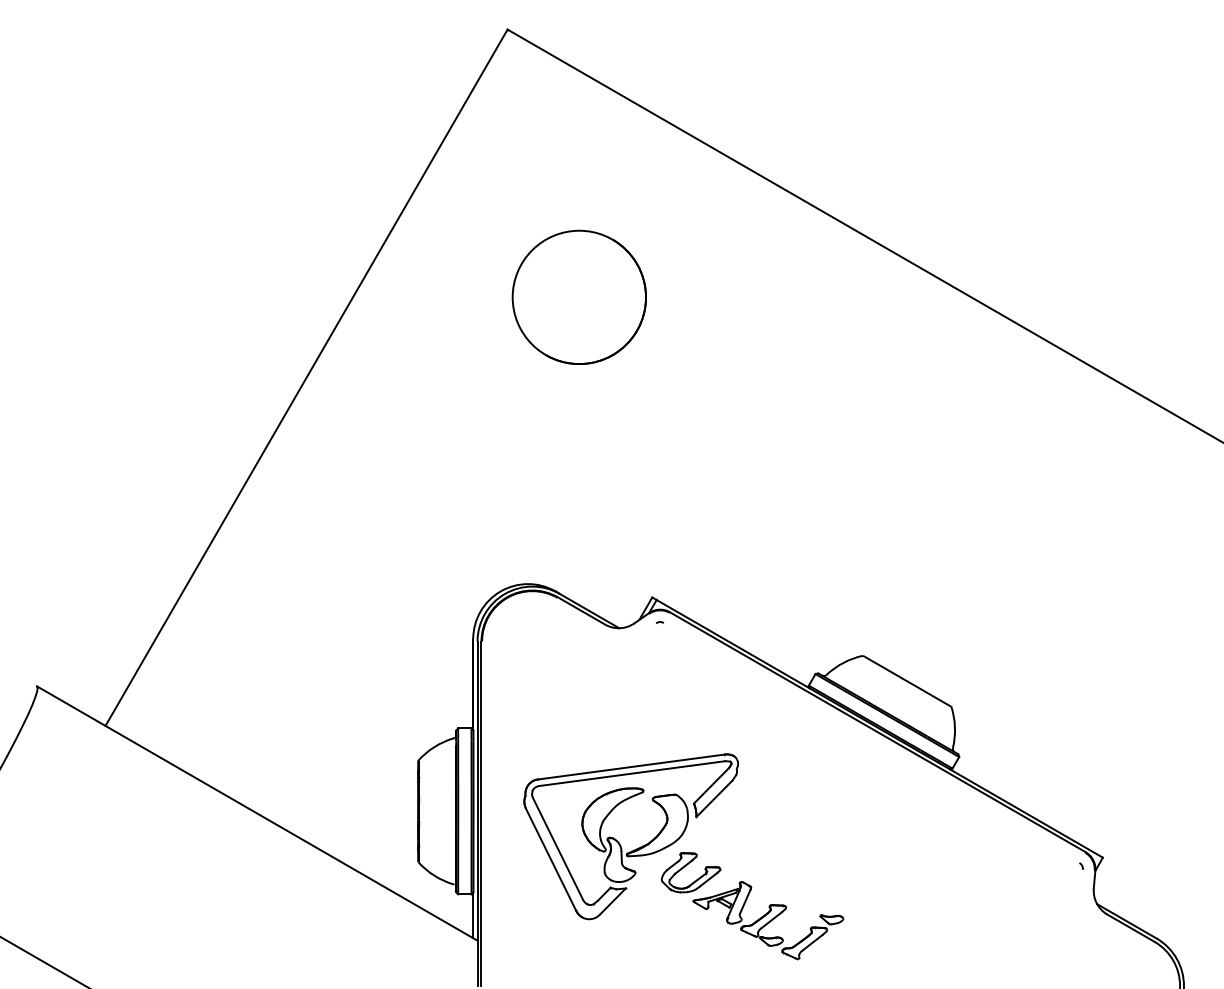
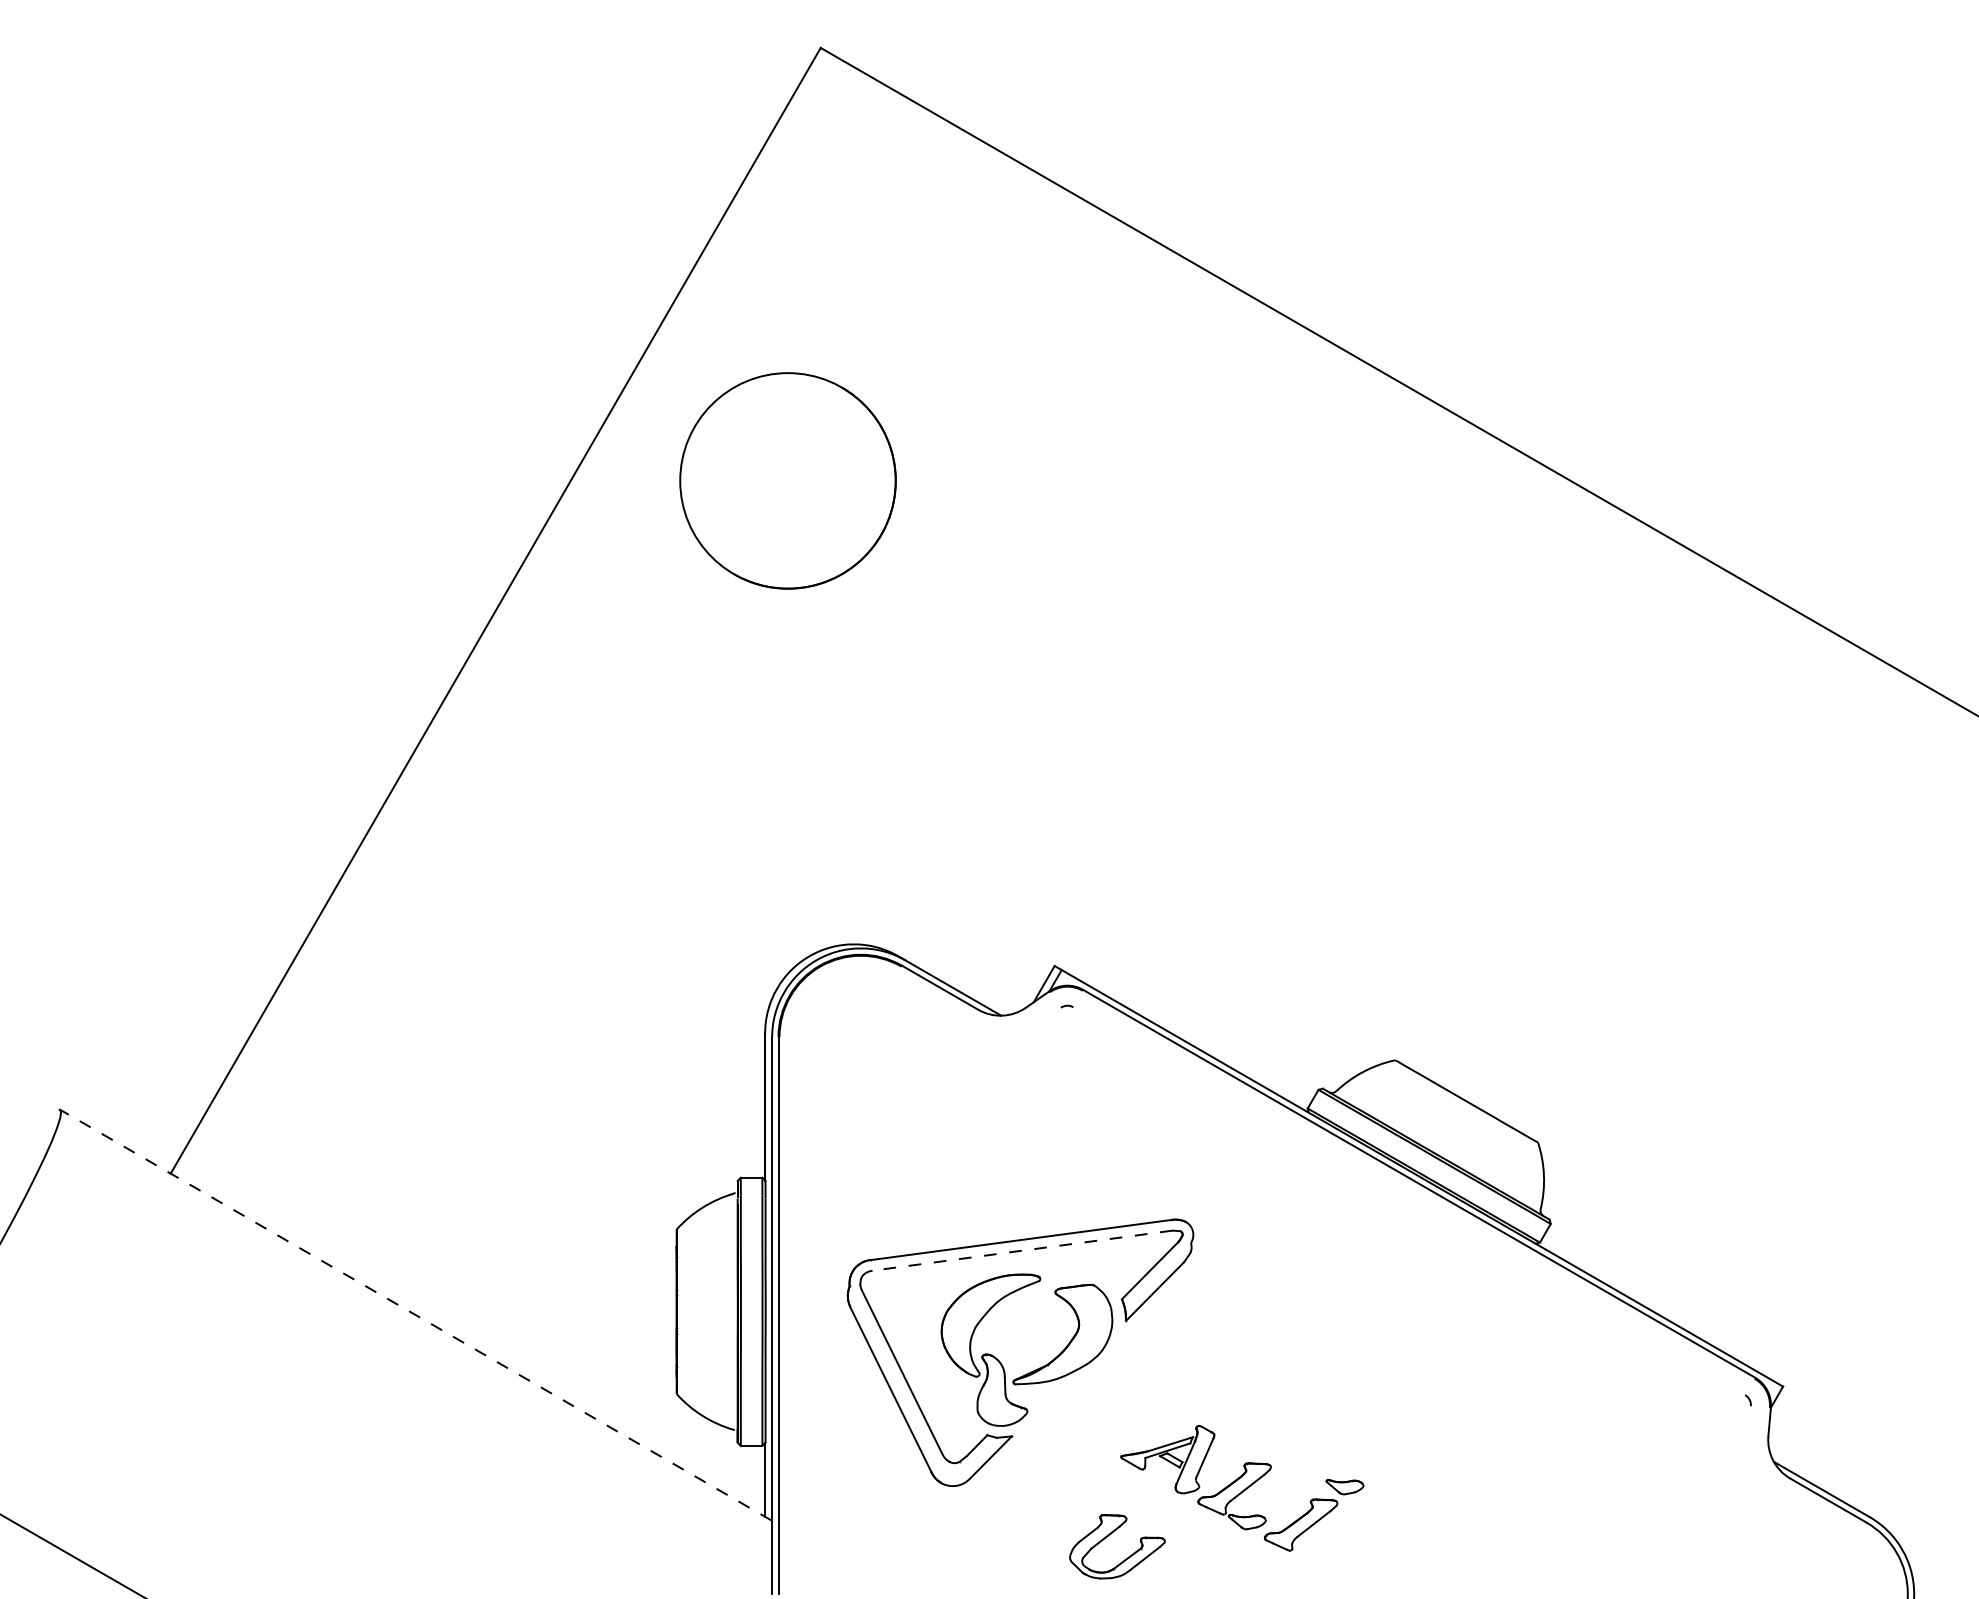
circle: (578, 296) -> (786, 479), moved
line: (632, 773) -> (1022, 1250), solid -> dashed
line: (256, 813) -> (414, 1315), solid -> dashed
part: (686, 866) -> (1109, 1536), moved

